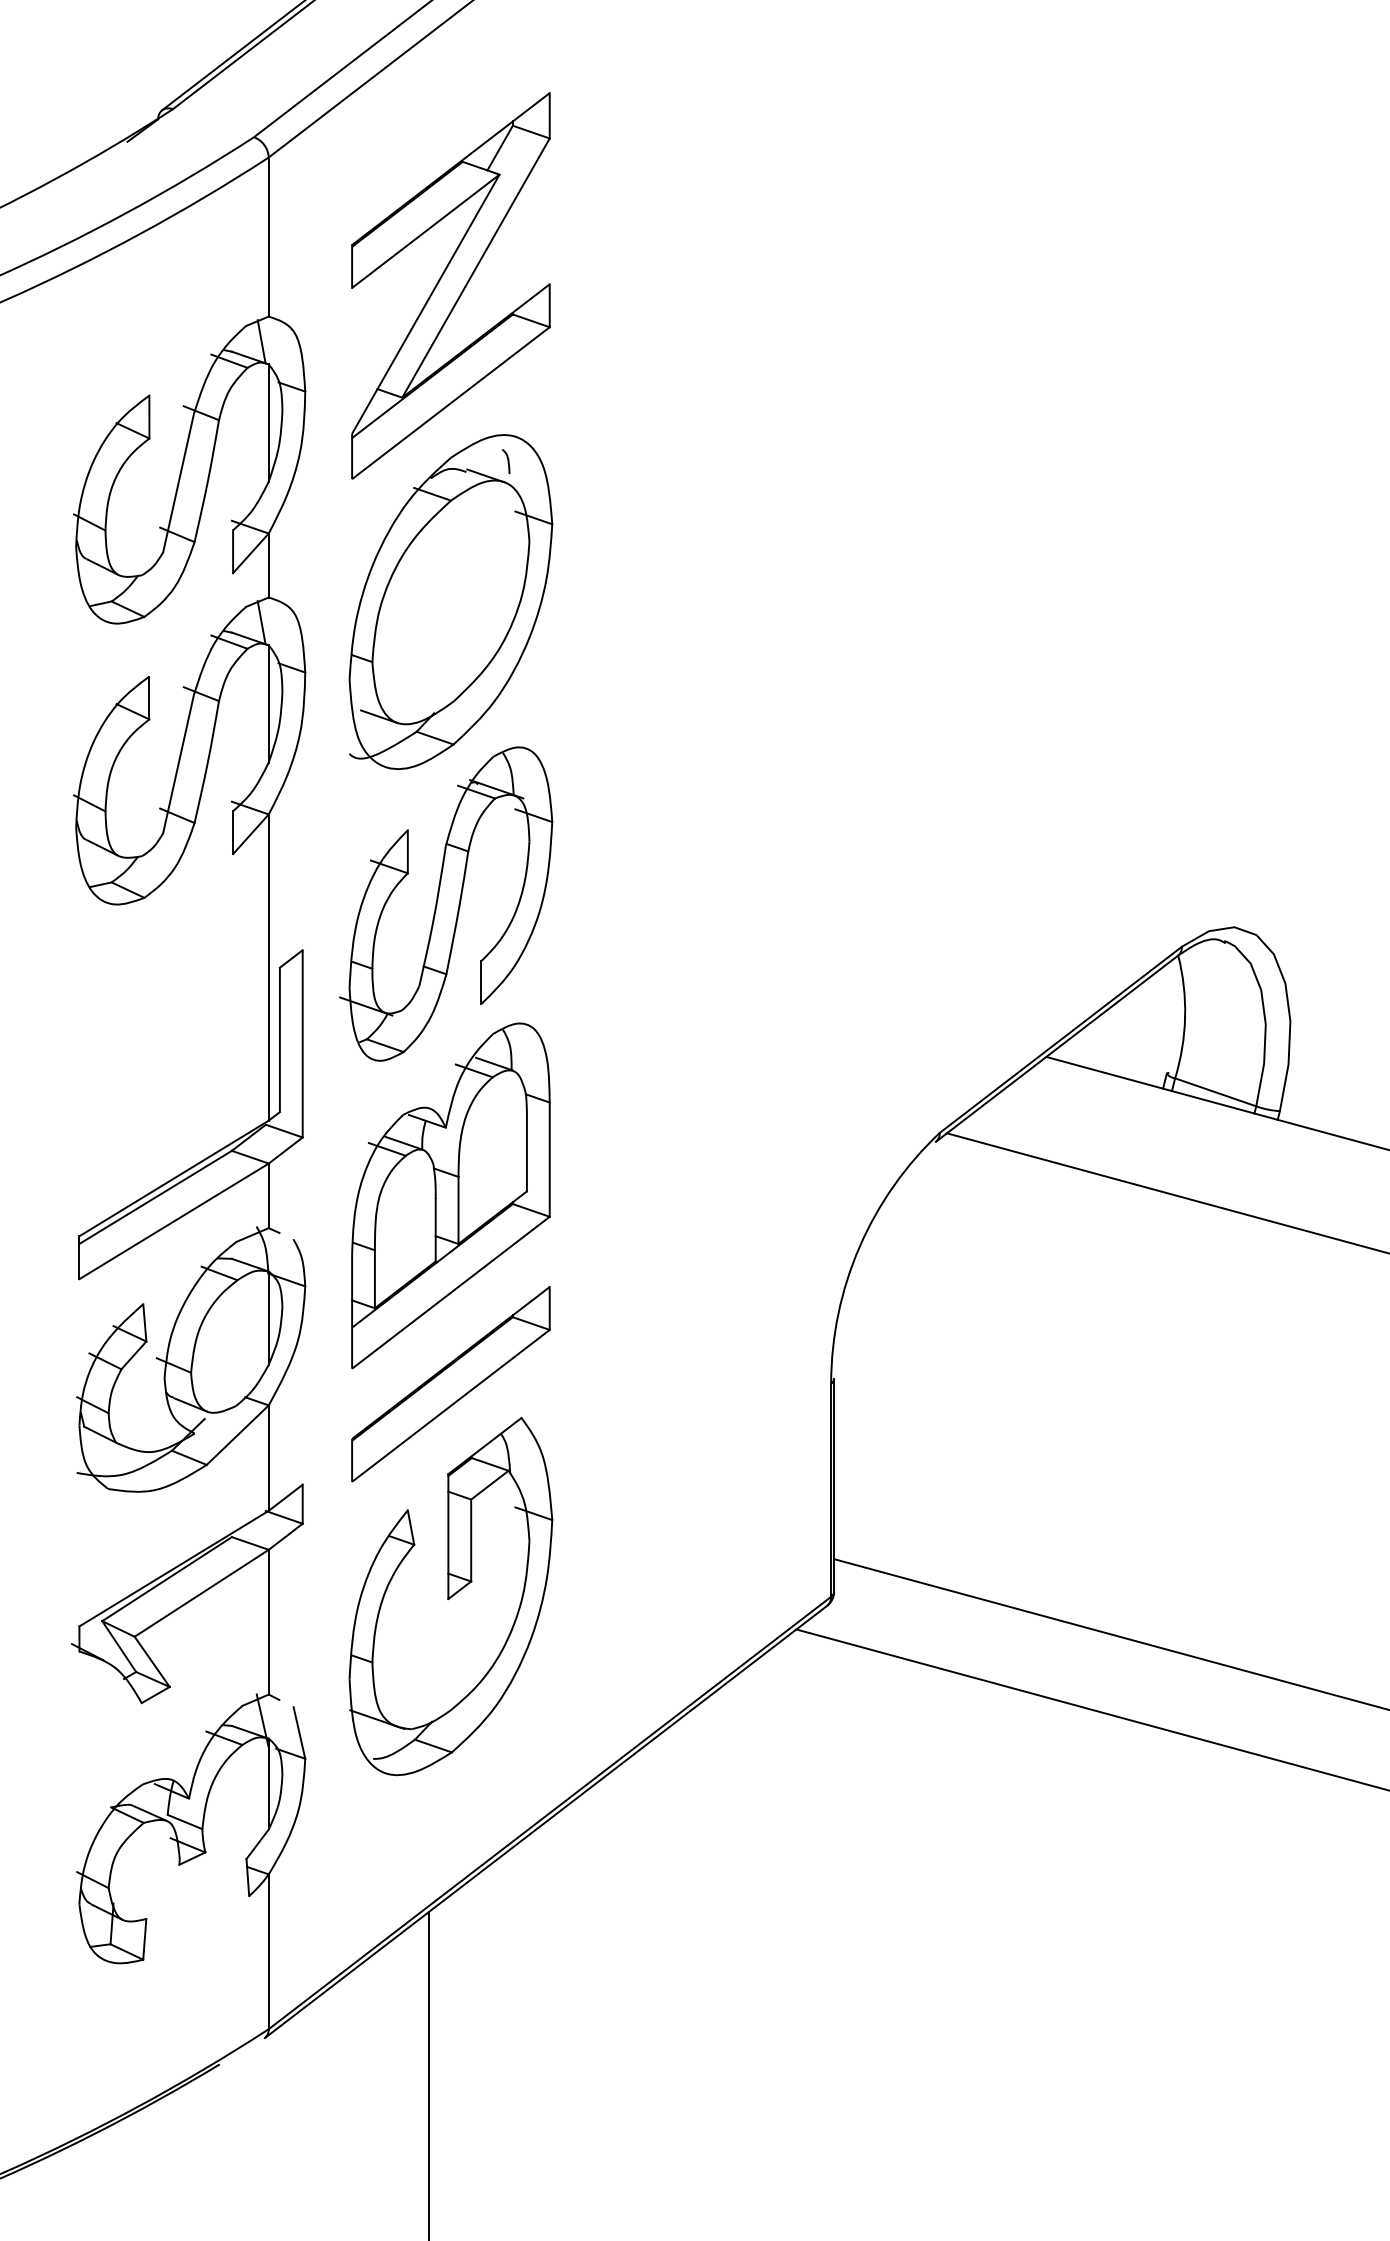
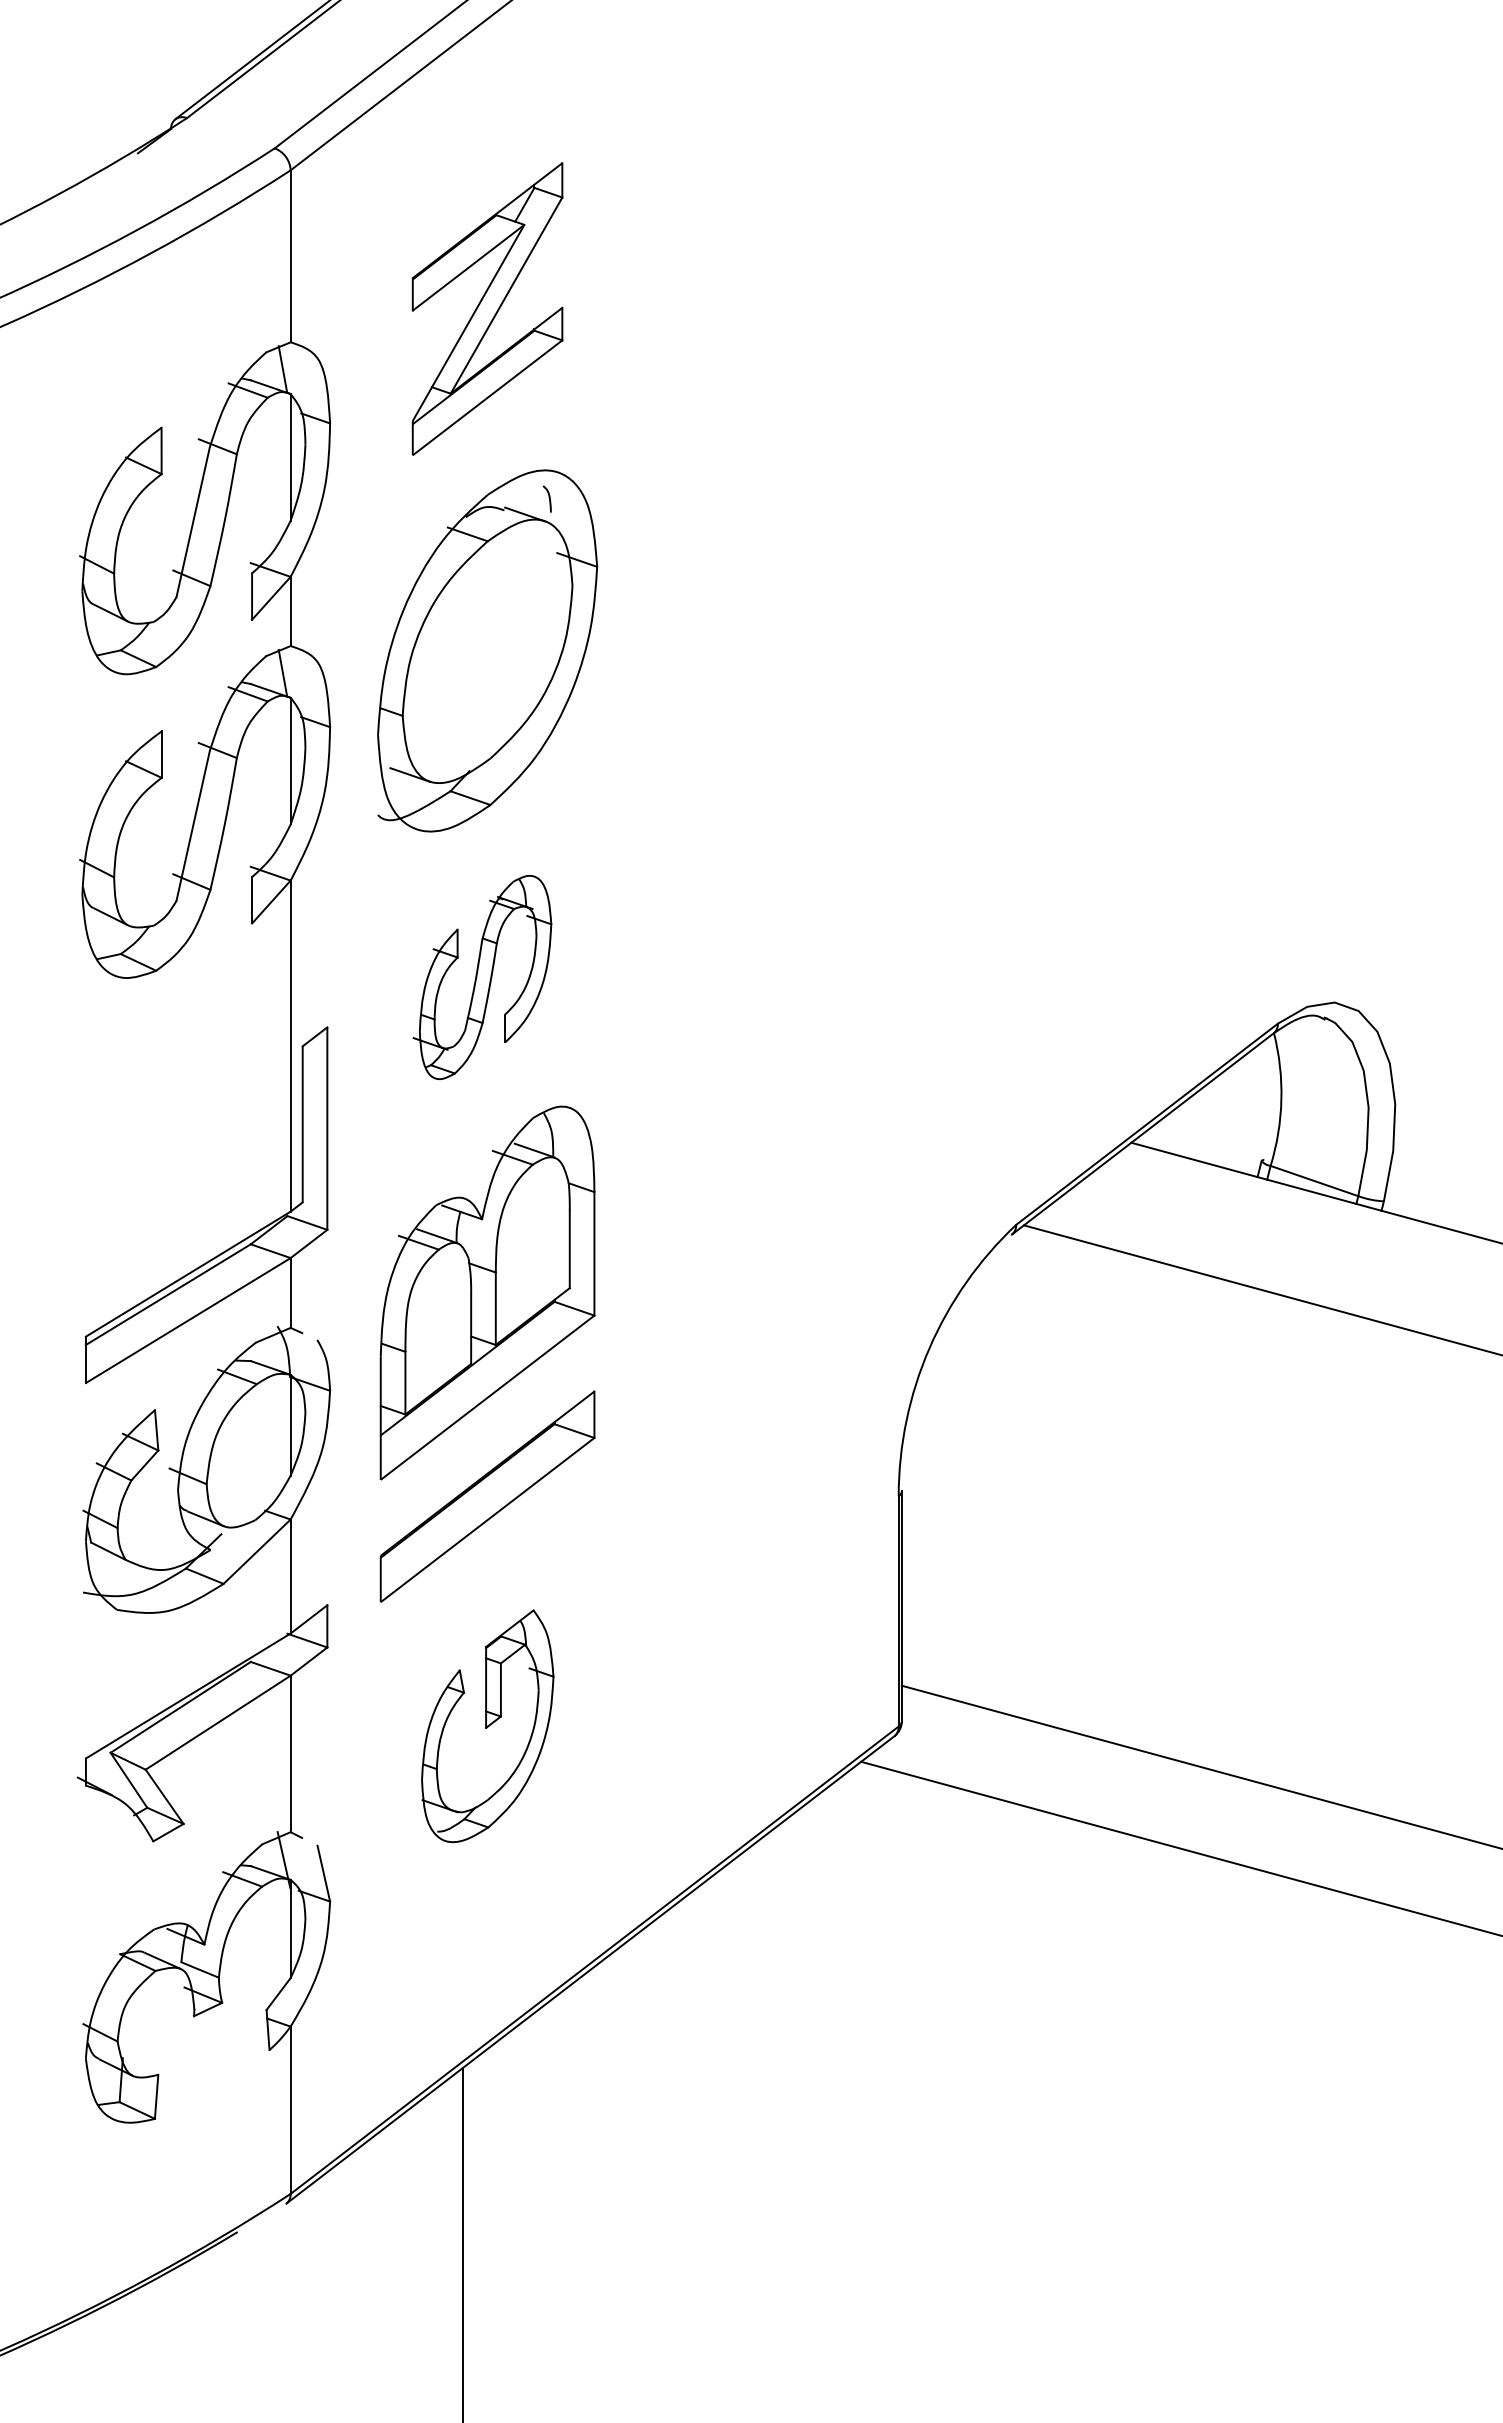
part: (450, 285) -> (487, 308), size x0.7
part: (446, 904) -> (482, 977), size x0.6
part: (450, 1596) -> (487, 1726), size x0.6

